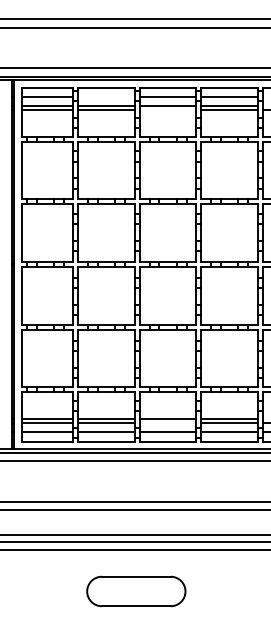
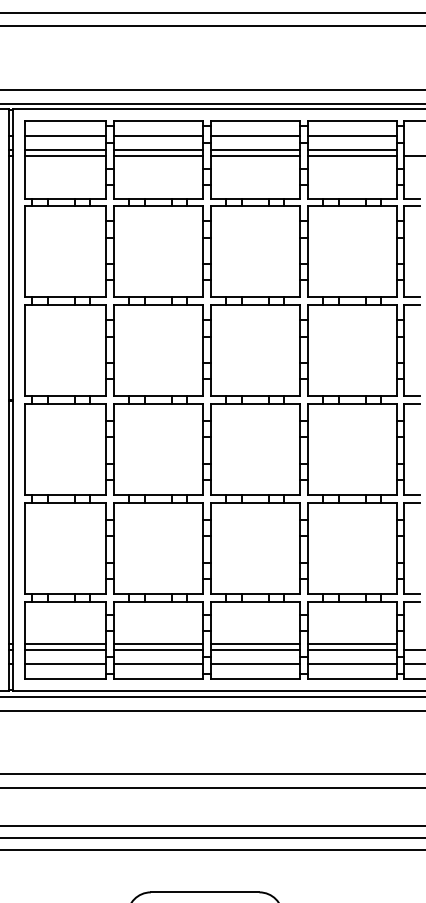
line: (106, 97) -> (158, 136), added
line: (167, 109) -> (254, 155), added
line: (167, 423) -> (254, 650), added

